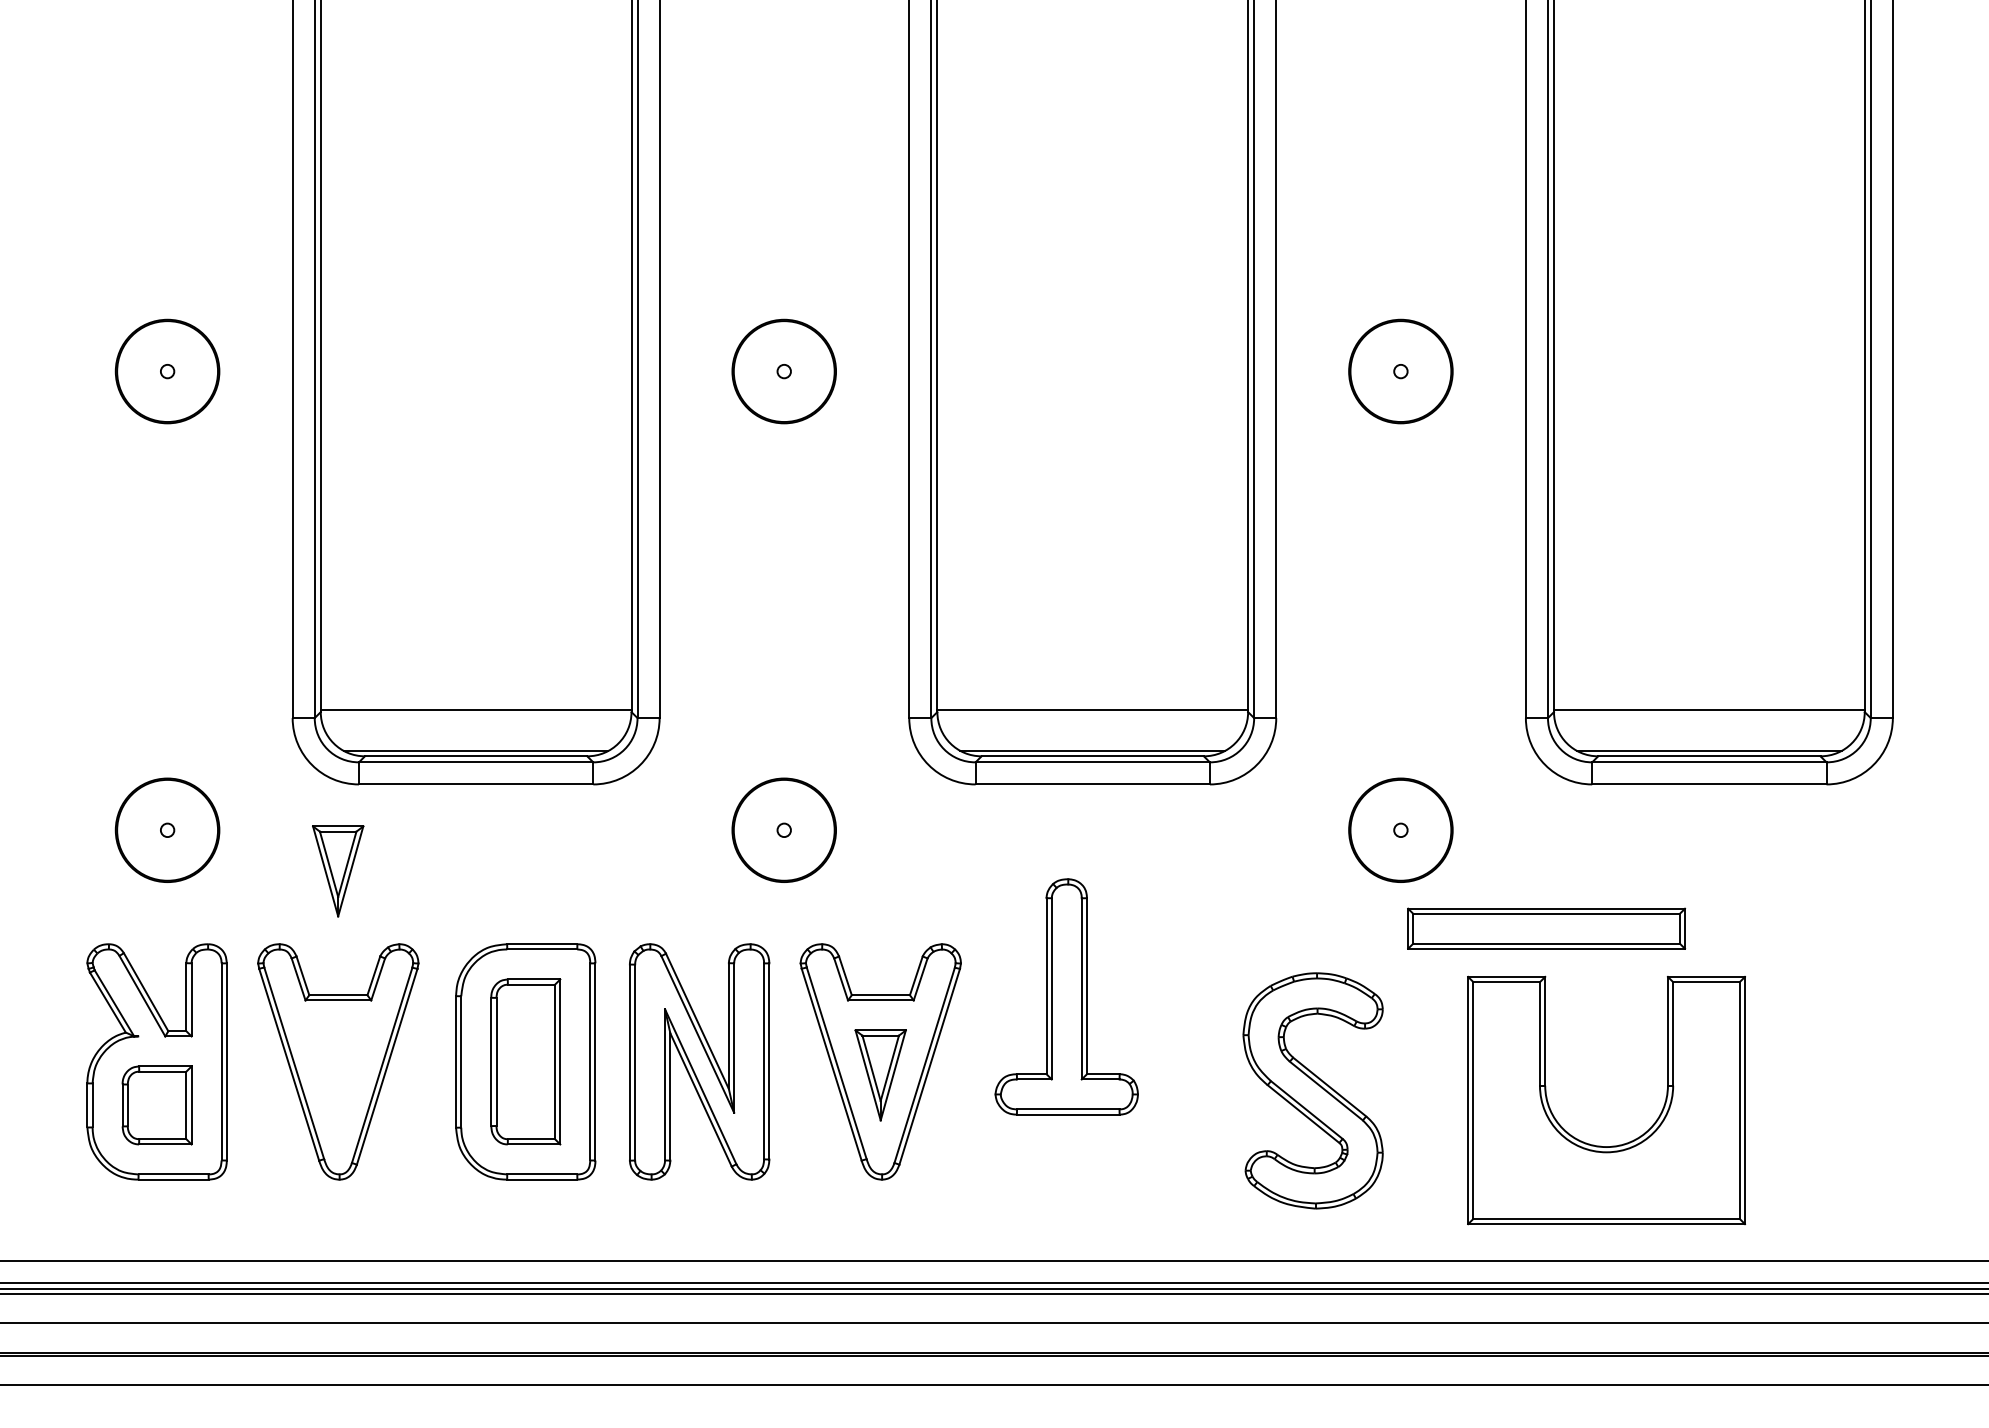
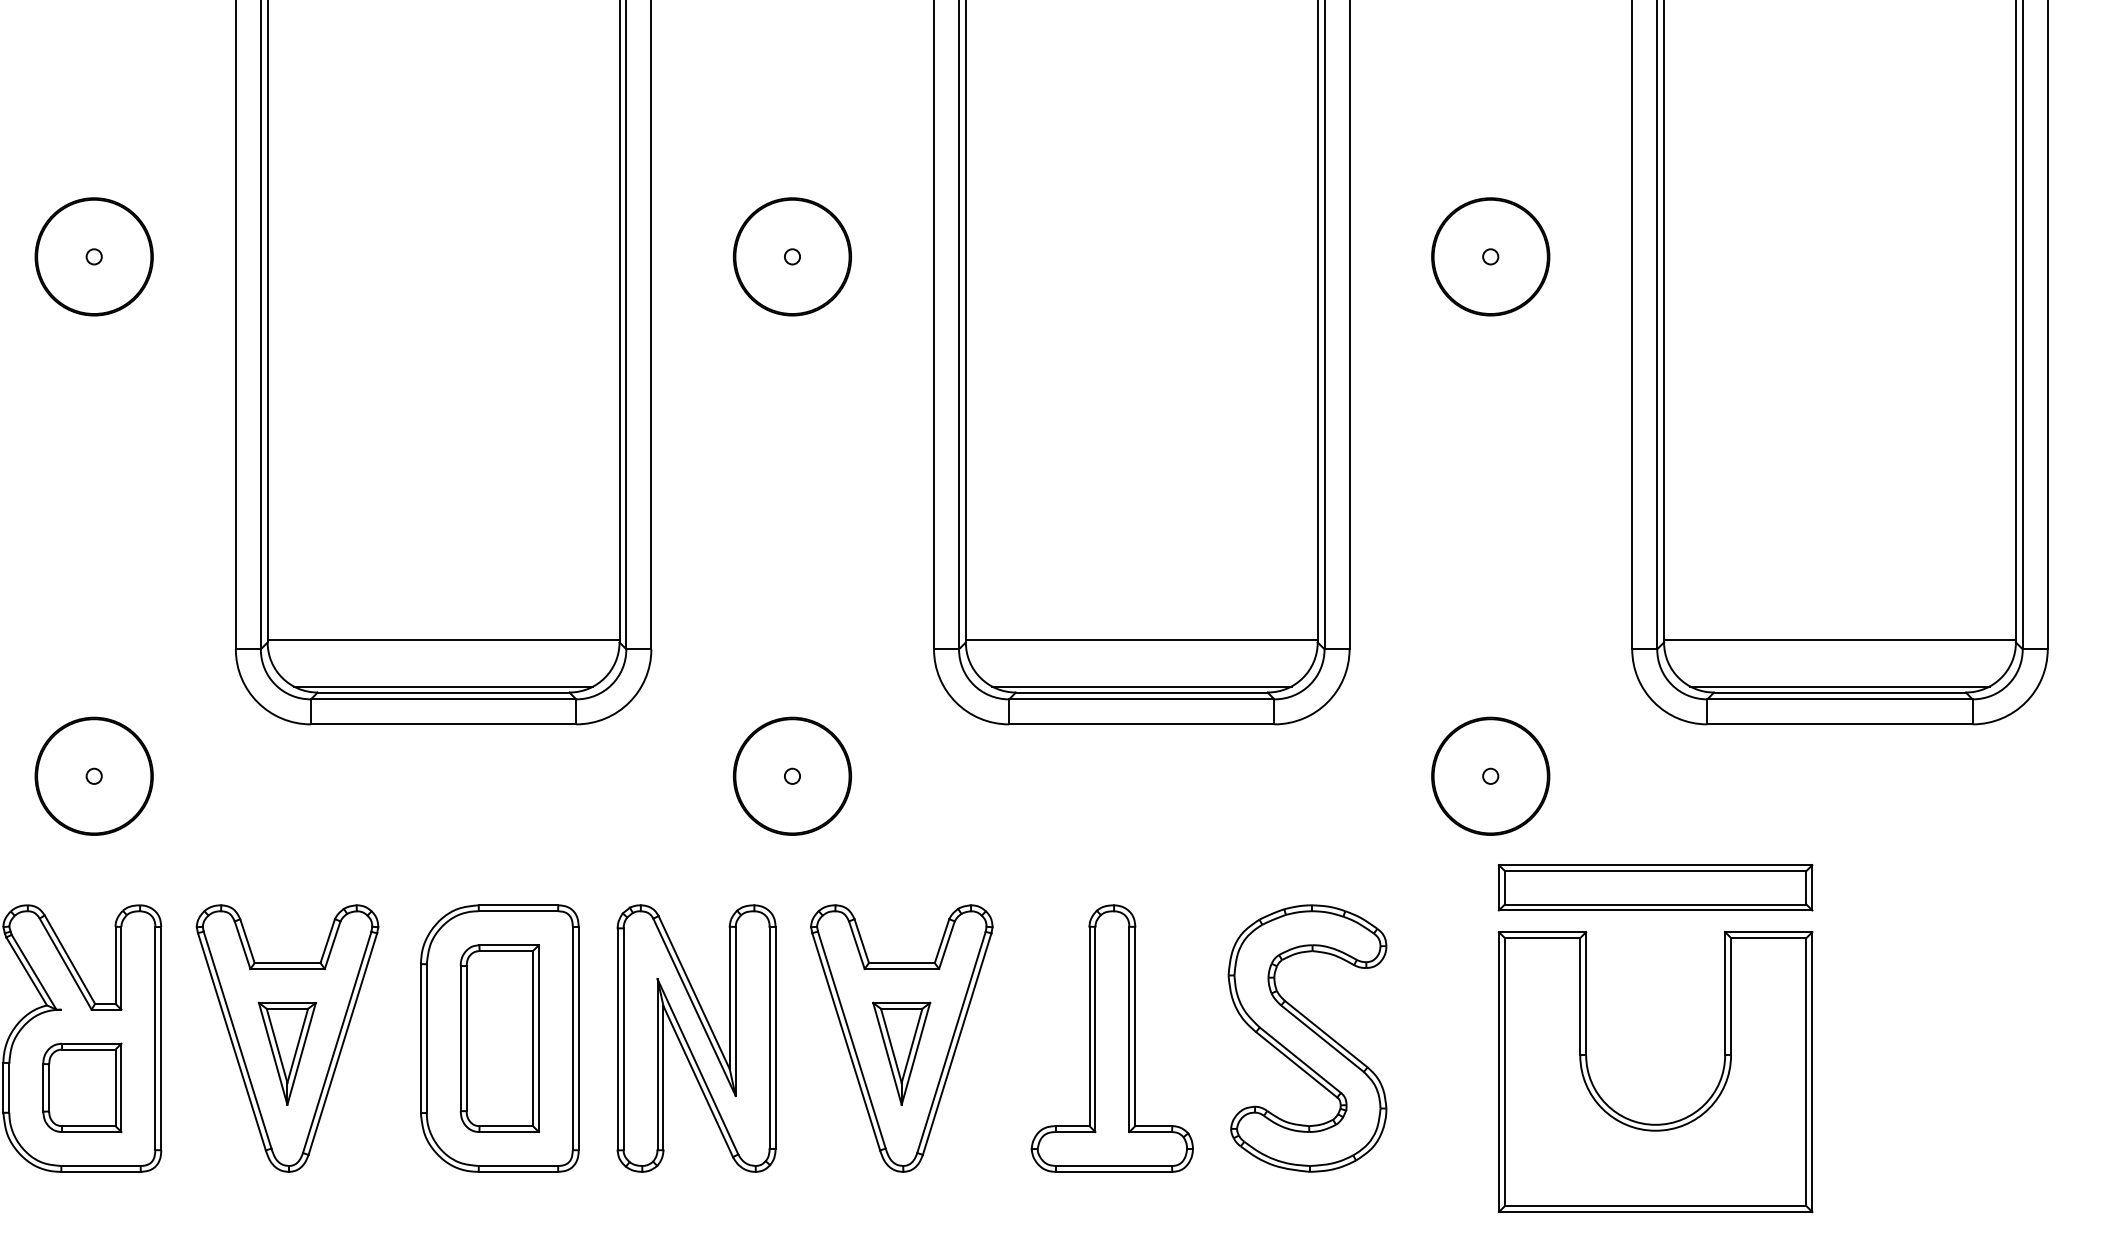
part: (338, 871) -> (287, 1053), moved
part: (1066, 996) -> (1112, 1038), moved
part: (1312, 1090) -> (1306, 1038), moved
part: (1600, 1145) -> (1648, 1123), moved

